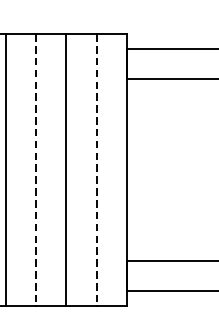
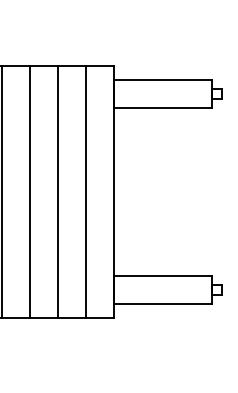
line: (36, 170) -> (30, 192), dashed -> solid
line: (97, 170) -> (86, 192), dashed -> solid

